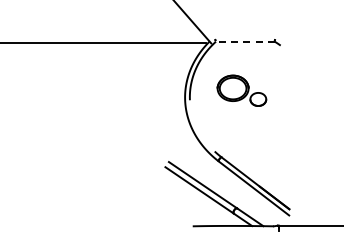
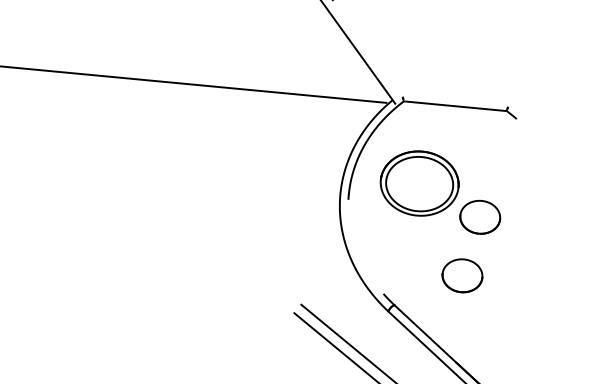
line: (244, 41) -> (453, 105), dashed -> solid
part: (241, 90) -> (440, 191), size x1.43
part: (258, 136) -> (462, 274), added

